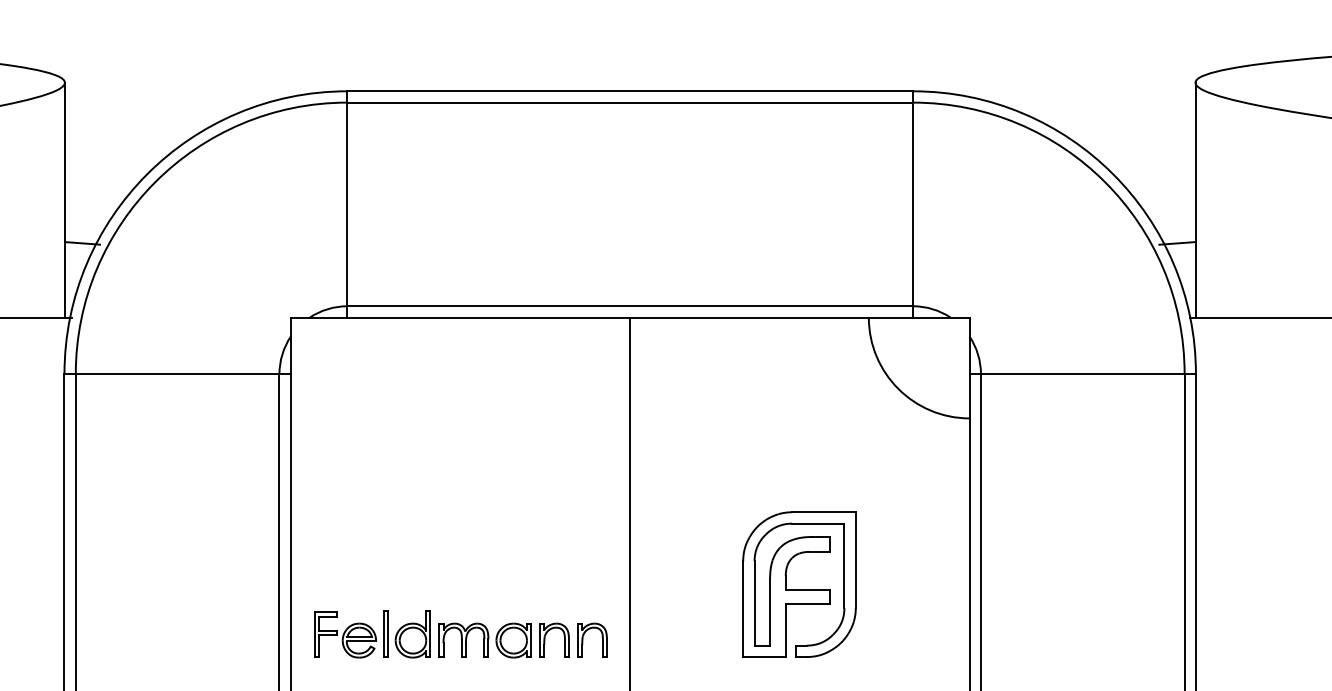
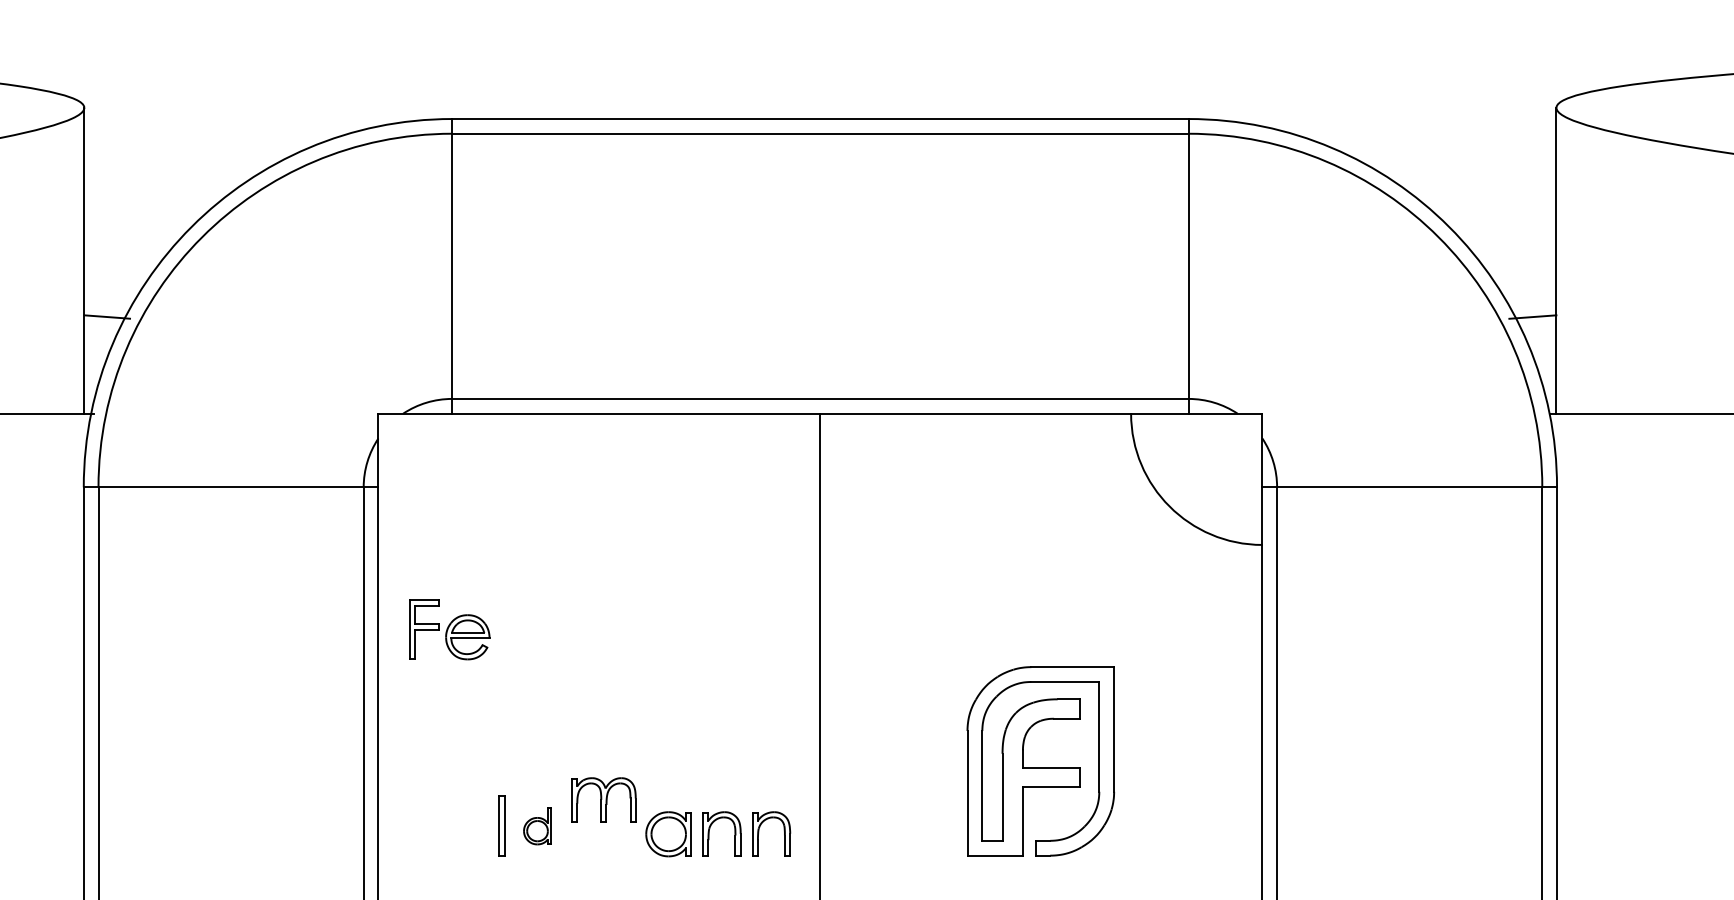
part: (345, 634) -> (449, 629), moved
part: (412, 634) -> (537, 826), size x0.6
part: (463, 640) -> (603, 799), moved

